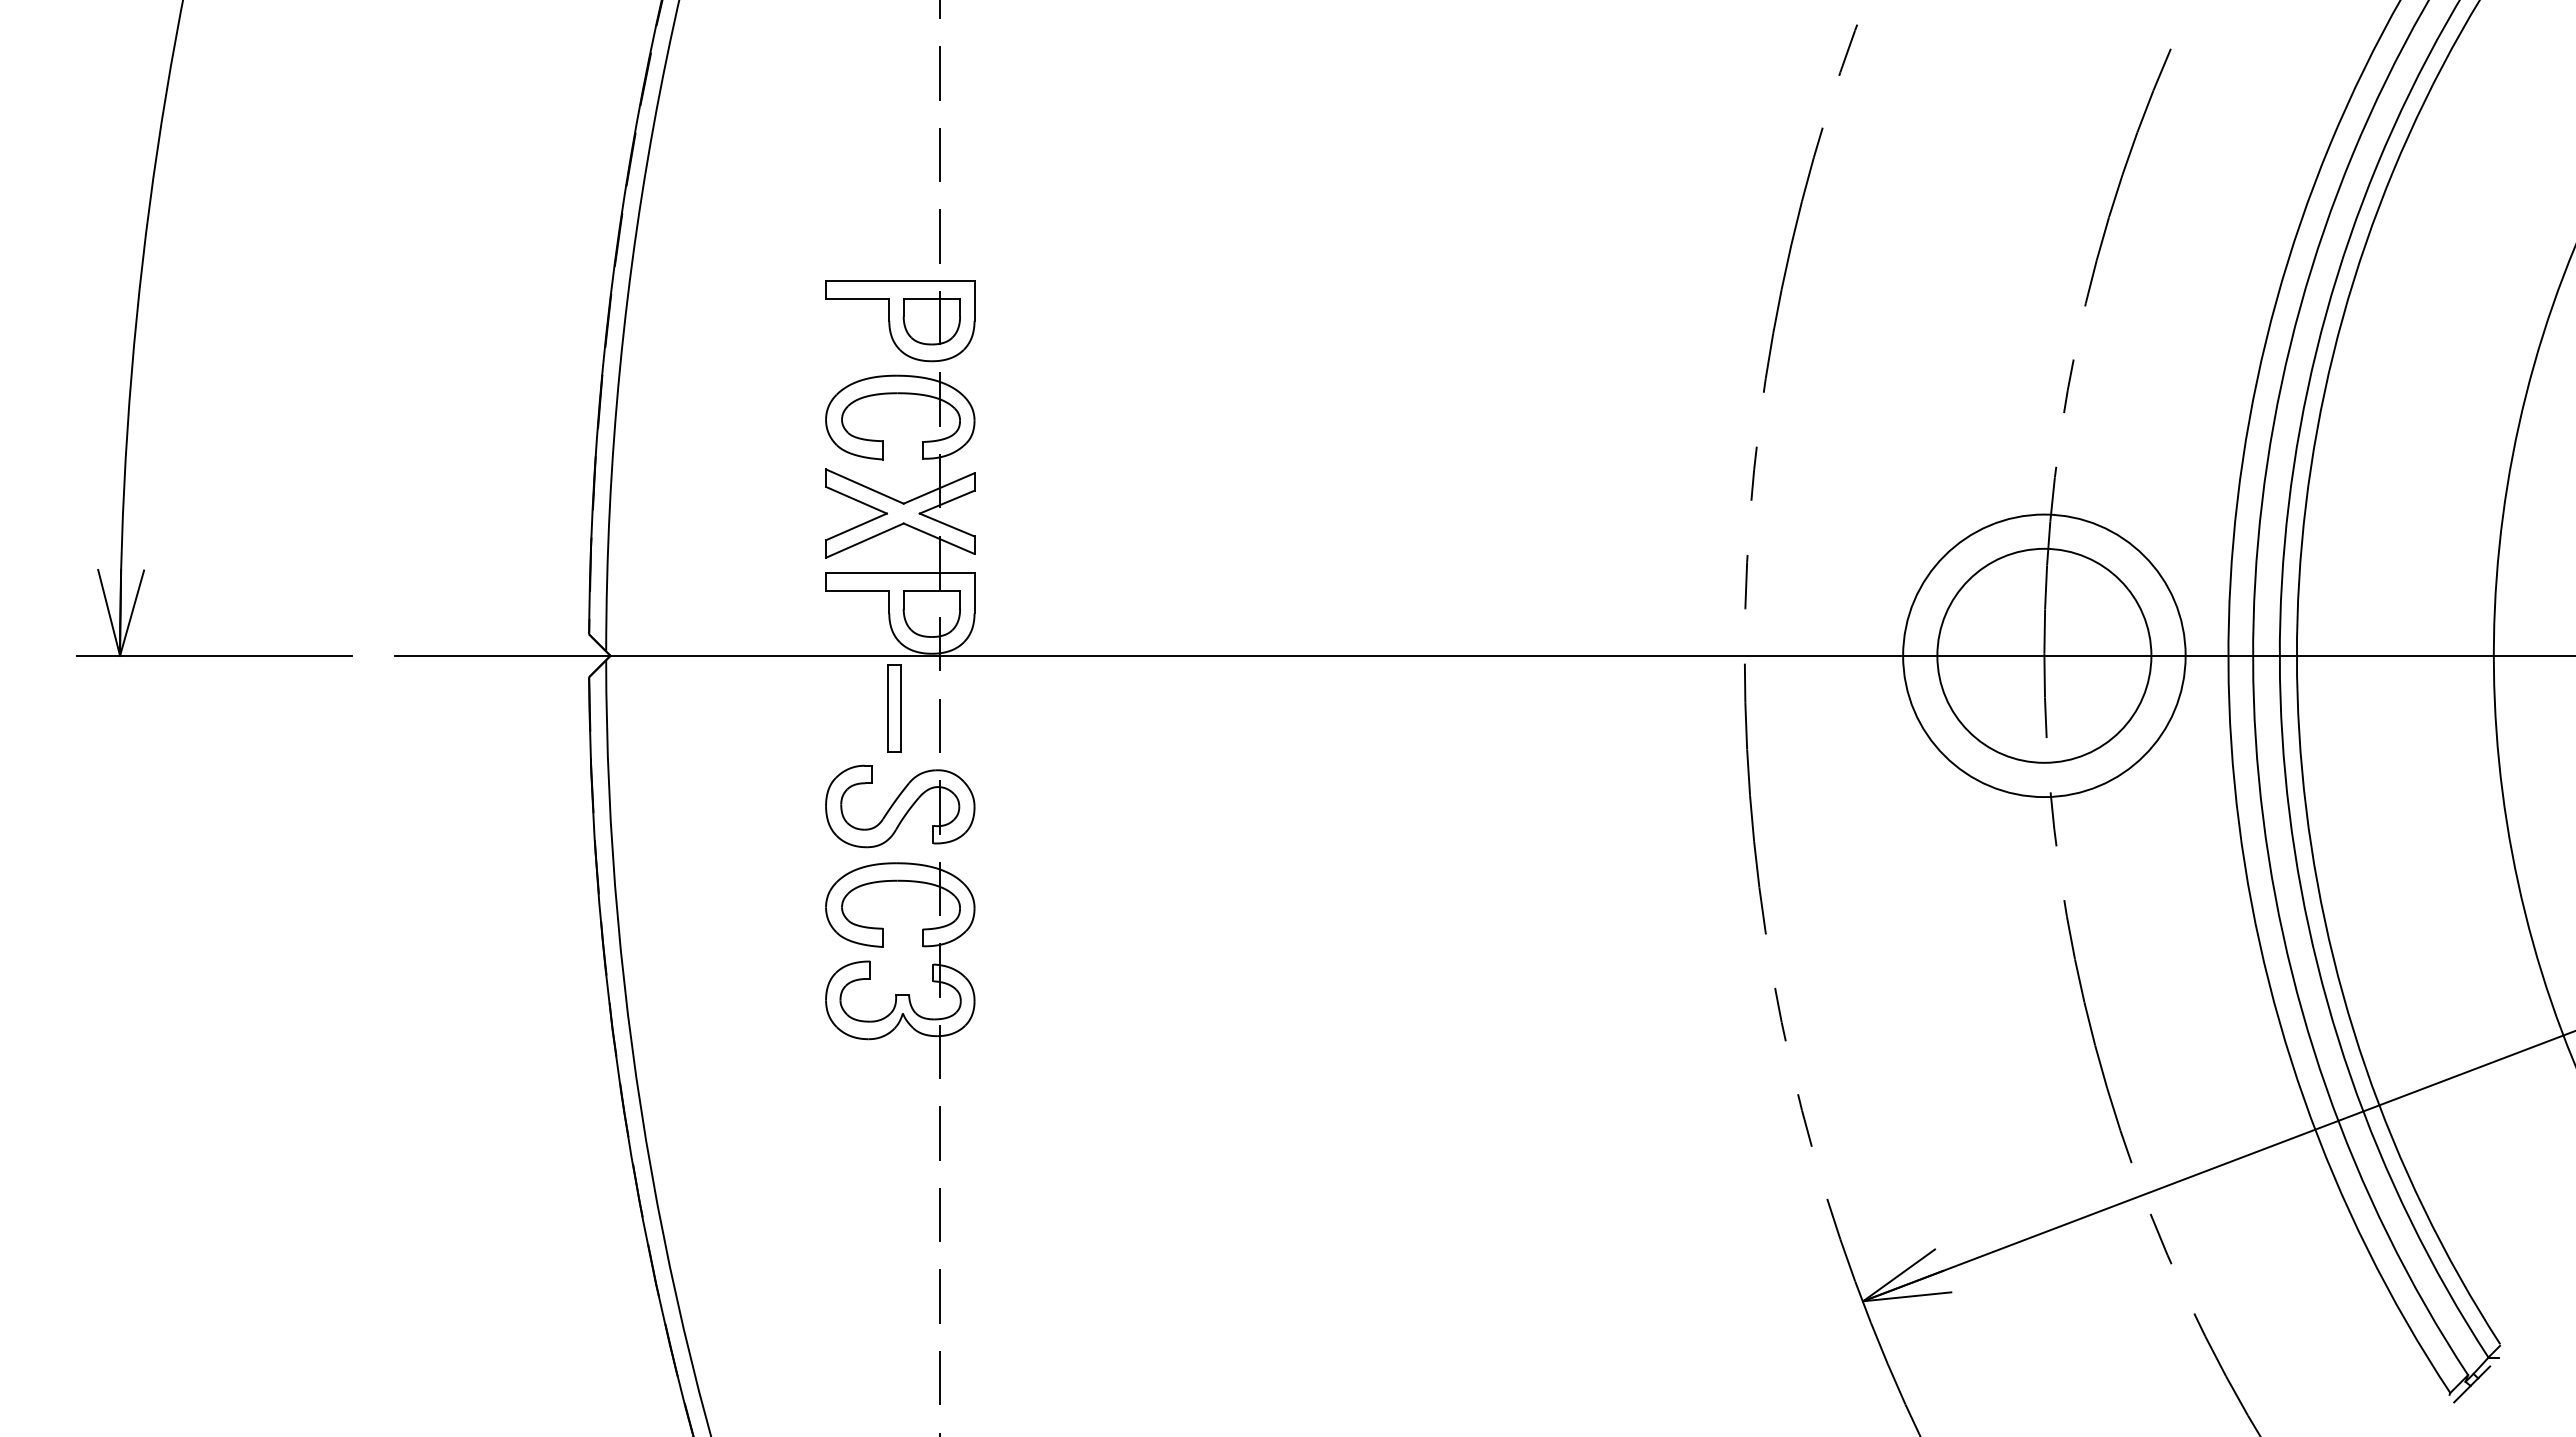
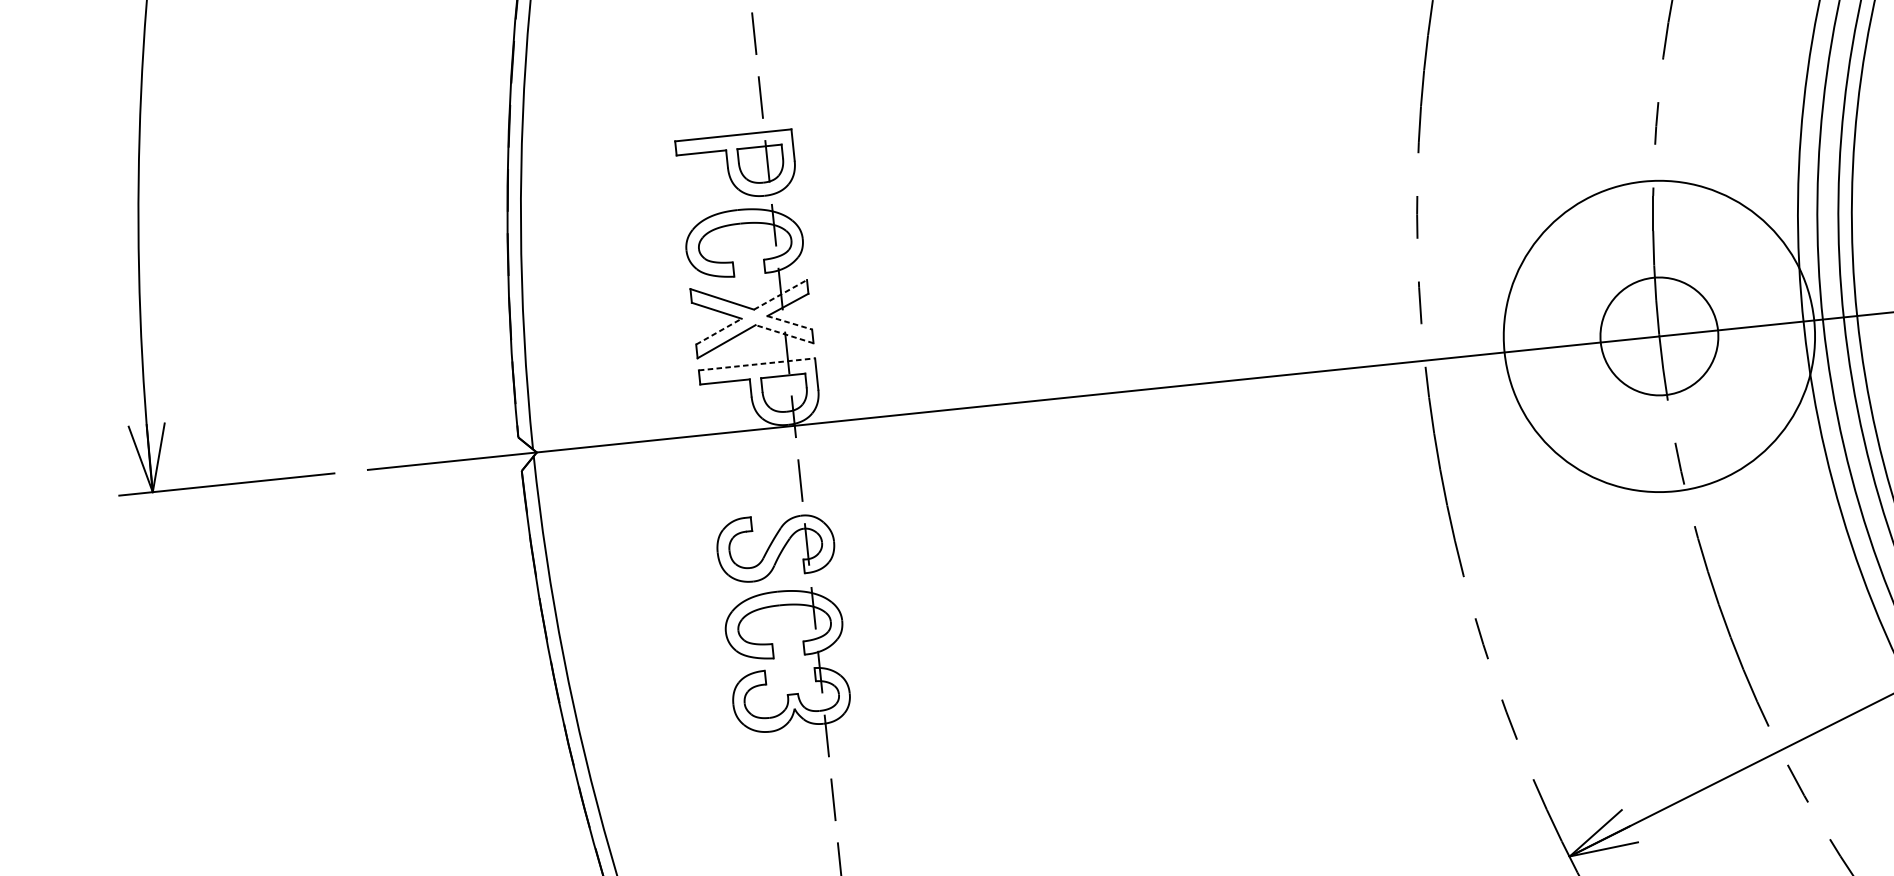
line: (939, 488) -> (780, 294), solid -> dashed
line: (947, 525) -> (790, 323), solid -> dashed
line: (856, 526) -> (718, 331), solid -> dashed
line: (939, 538) -> (784, 333), solid -> dashed
line: (900, 573) -> (757, 364), solid -> dashed
circle: (2044, 655) -> (1659, 336), size x0.7
circle: (2044, 655) -> (1659, 336), size x1.4
part: (894, 708) -> (763, 470), removed

